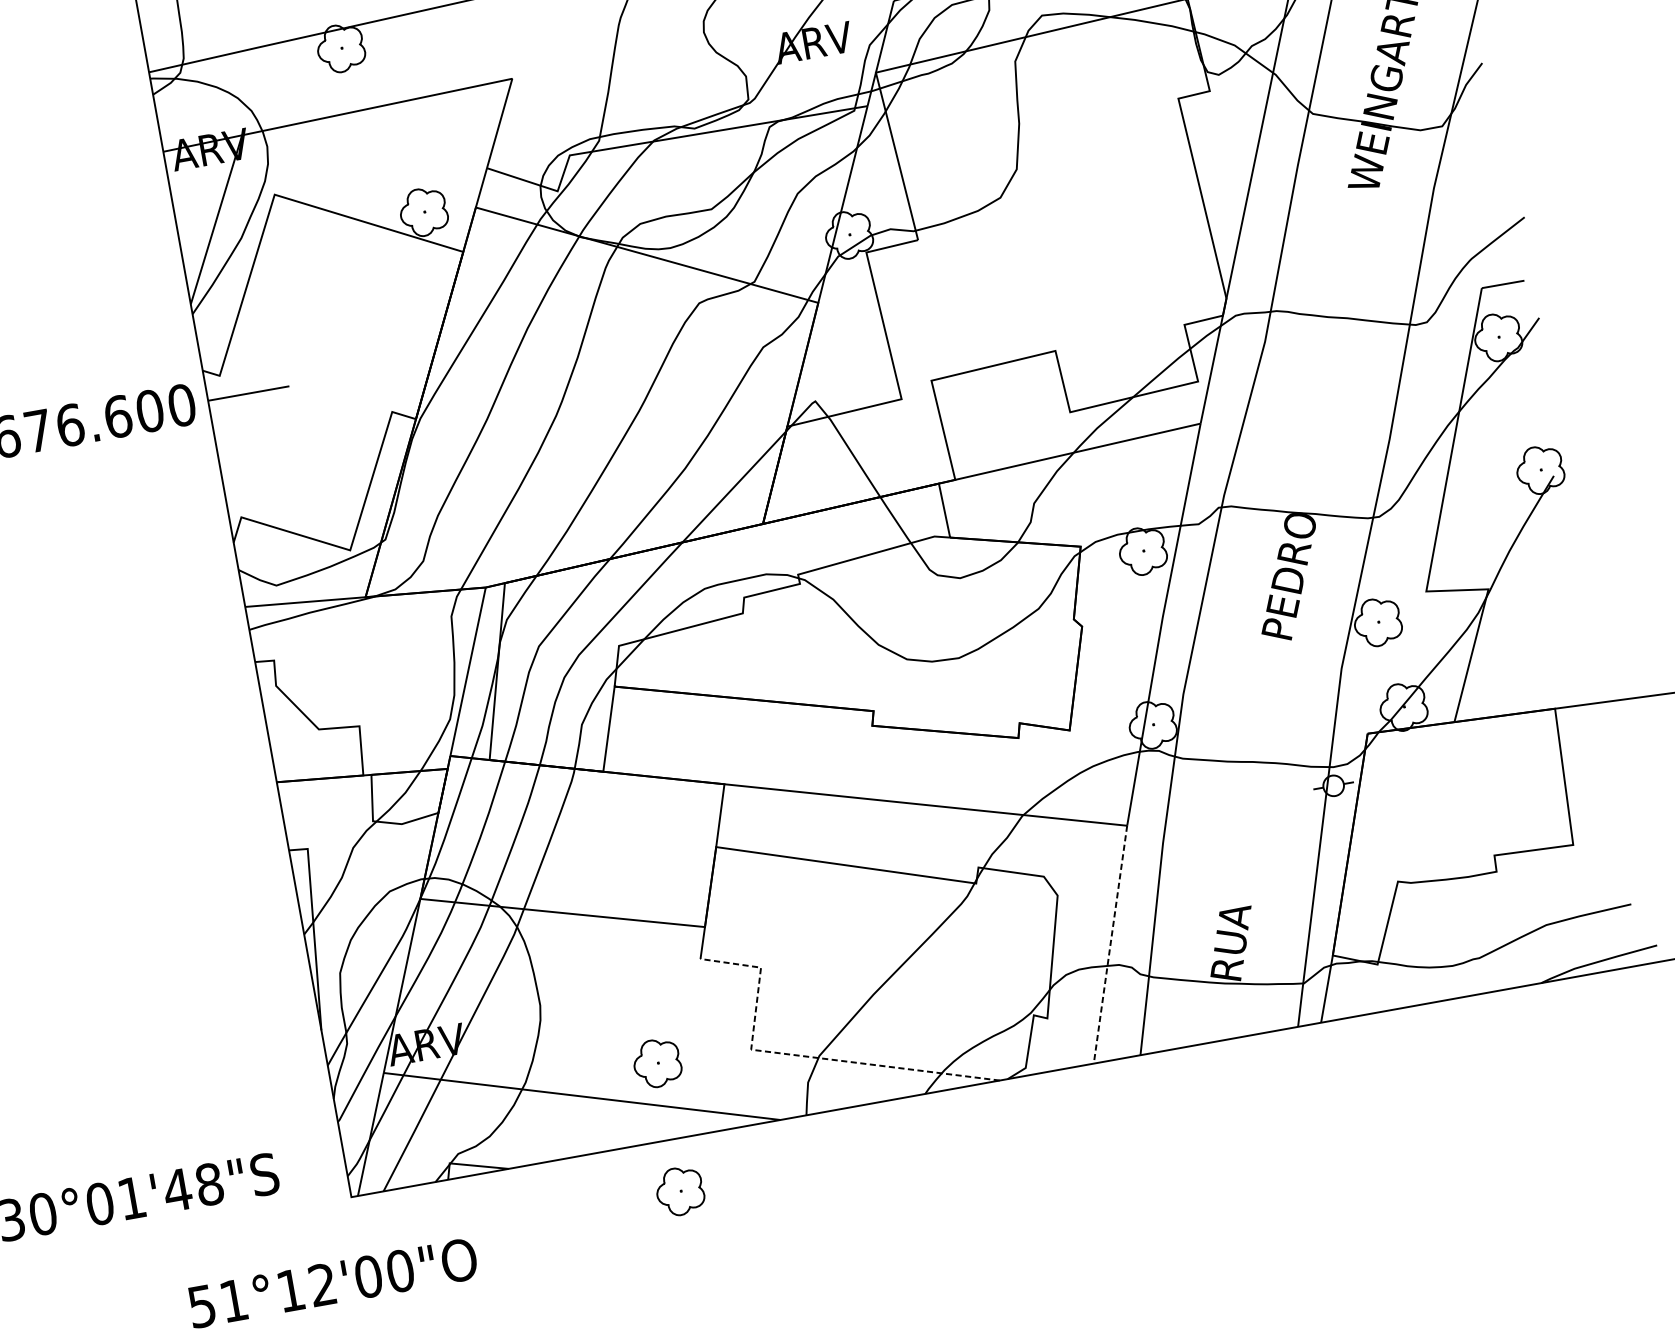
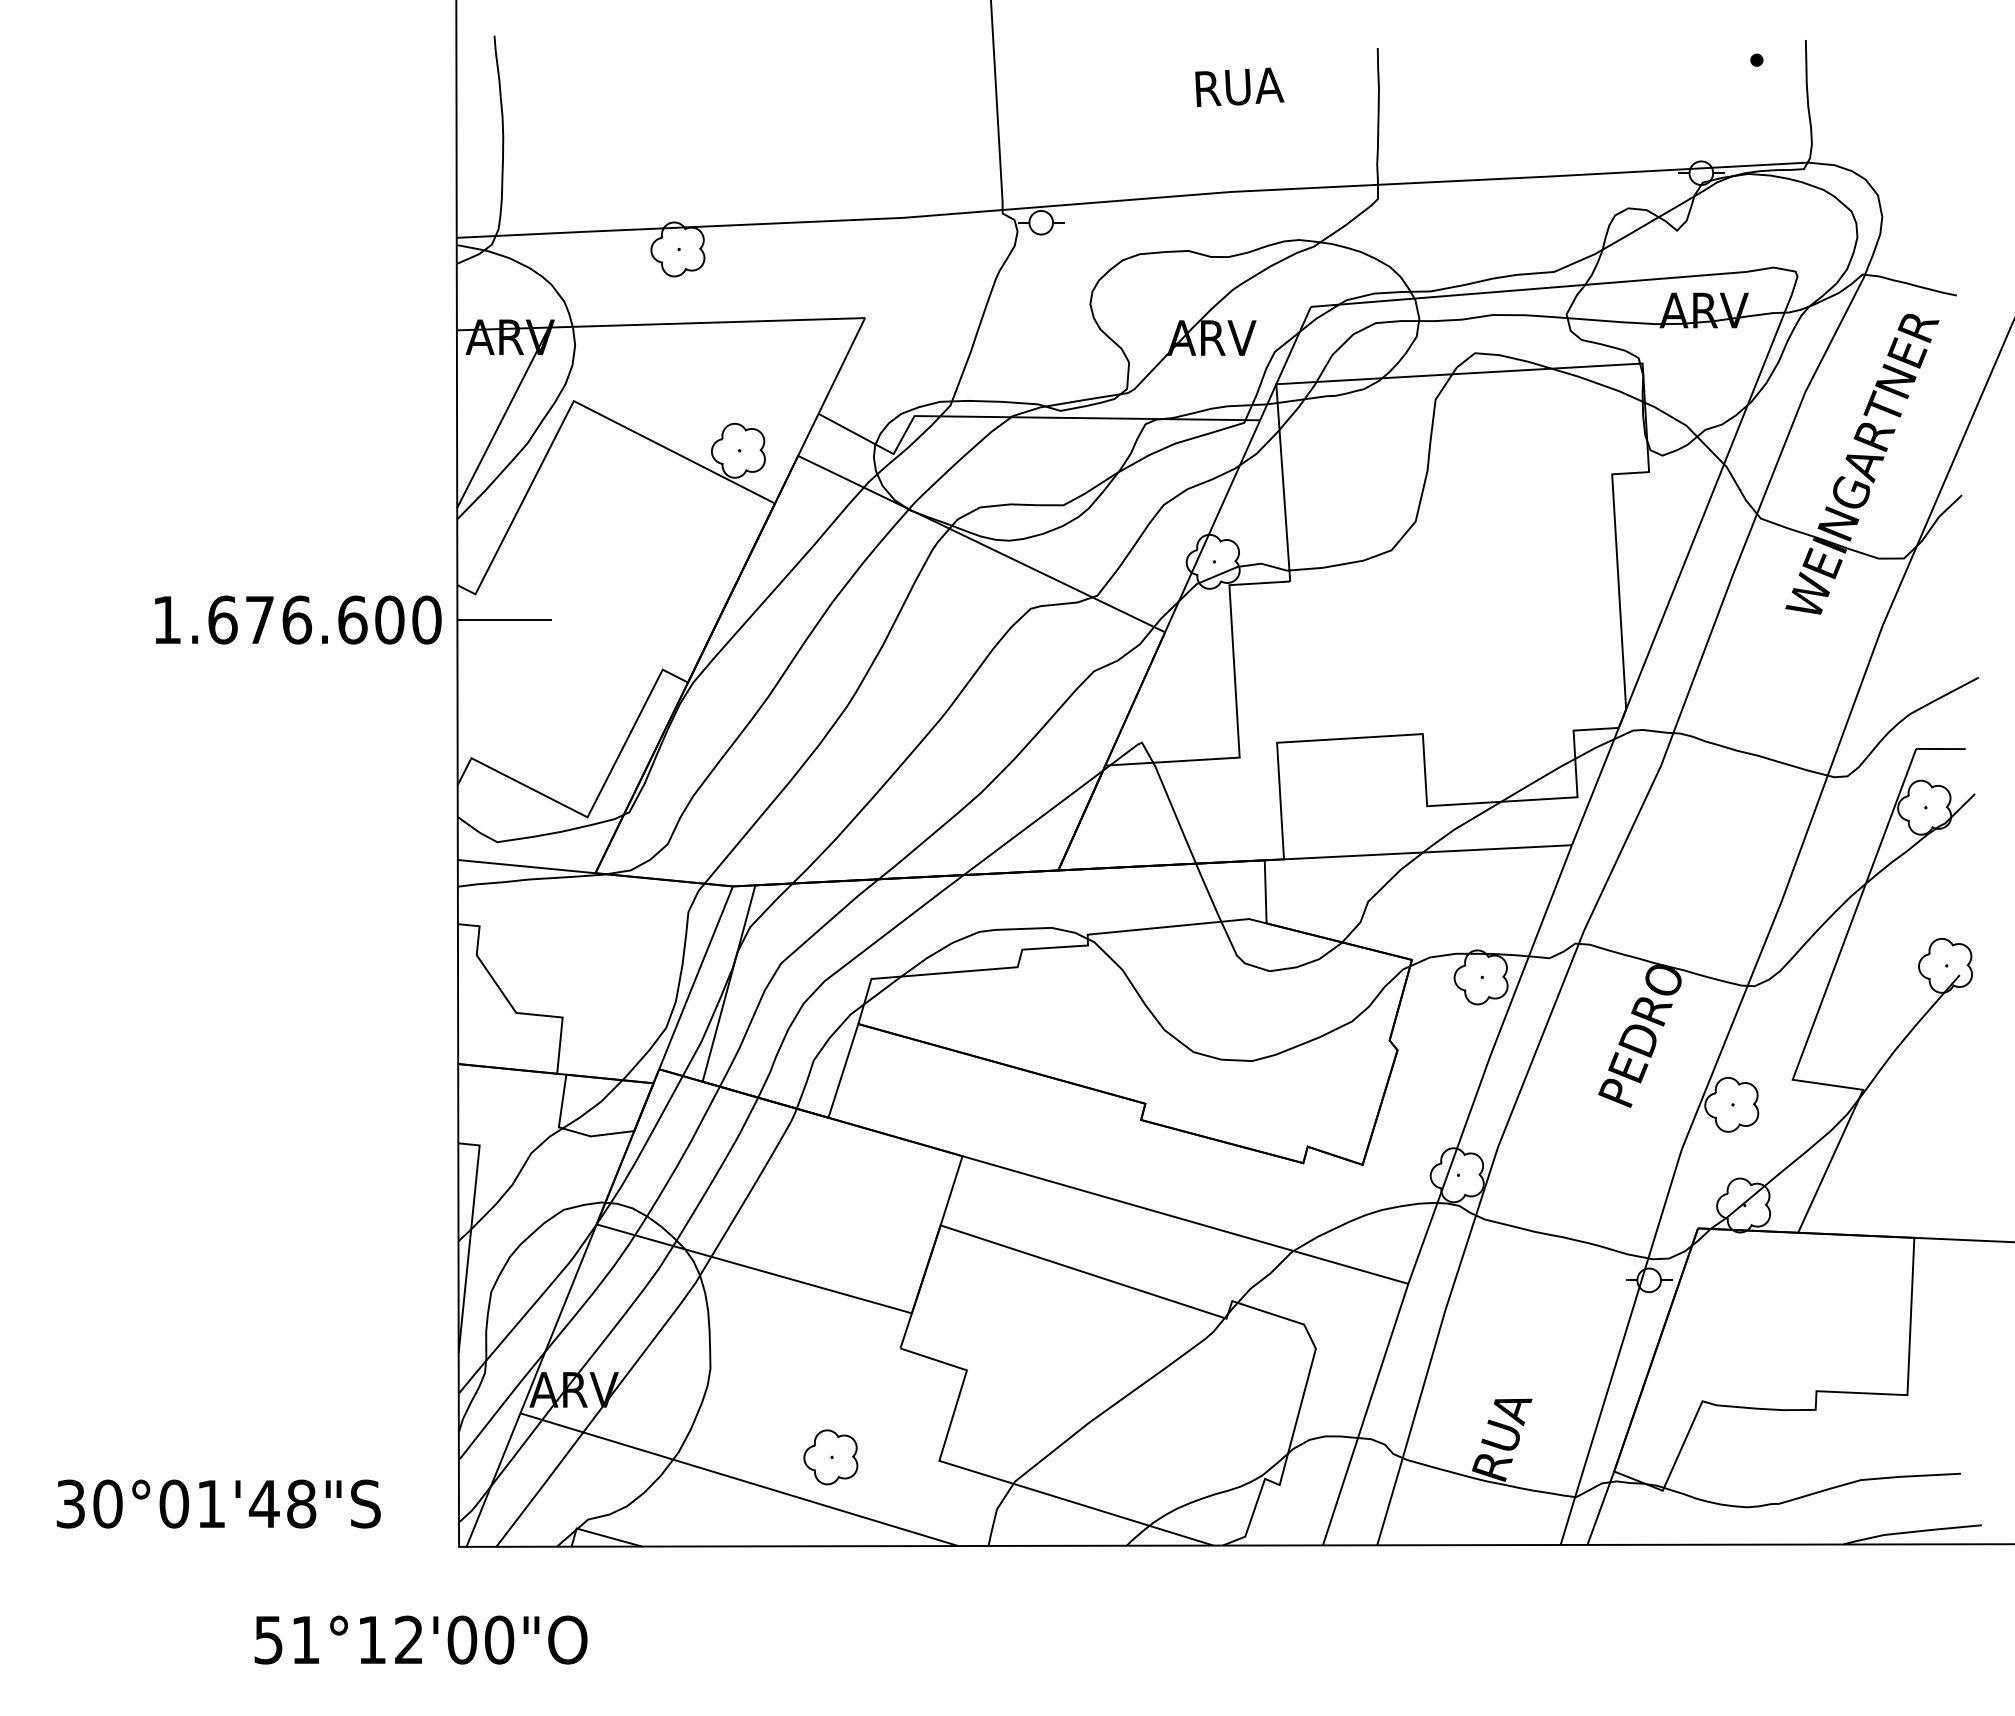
line: (1110, 944) -> (1365, 1414), dashed -> solid
line: (802, 1056) -> (995, 1478), dashed -> solid
part: (679, 1191) -> (830, 1606), removed

